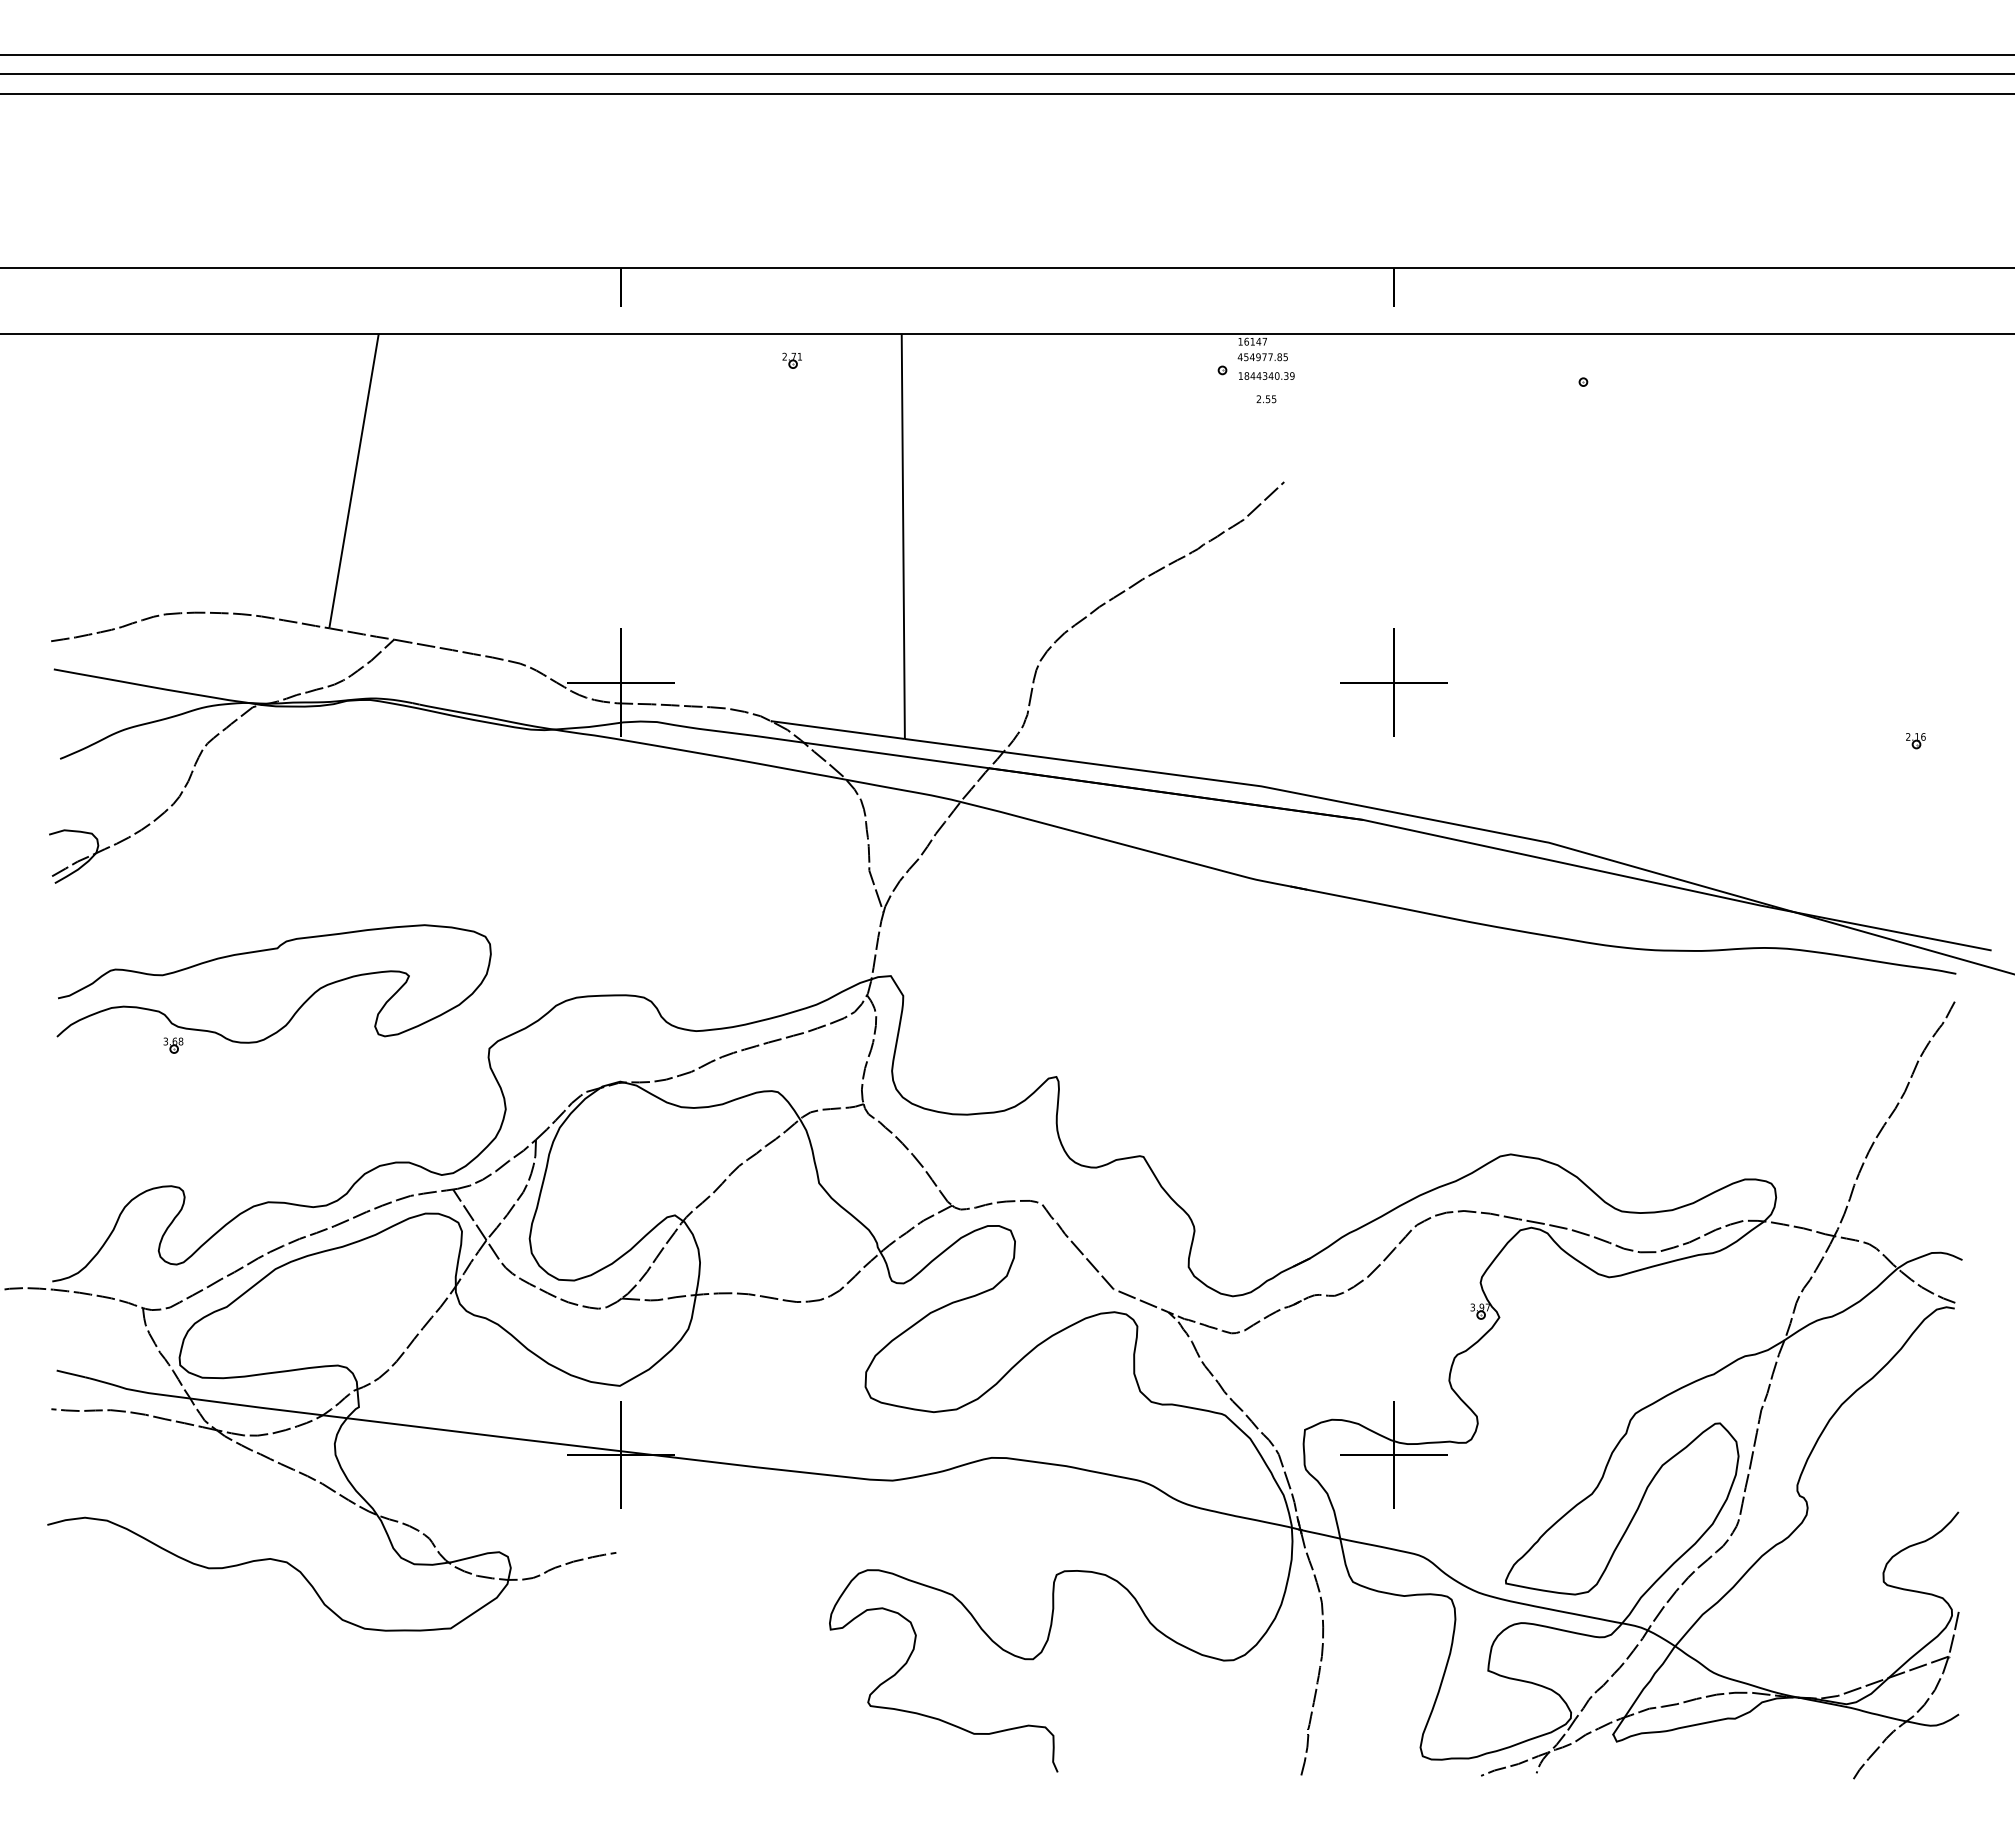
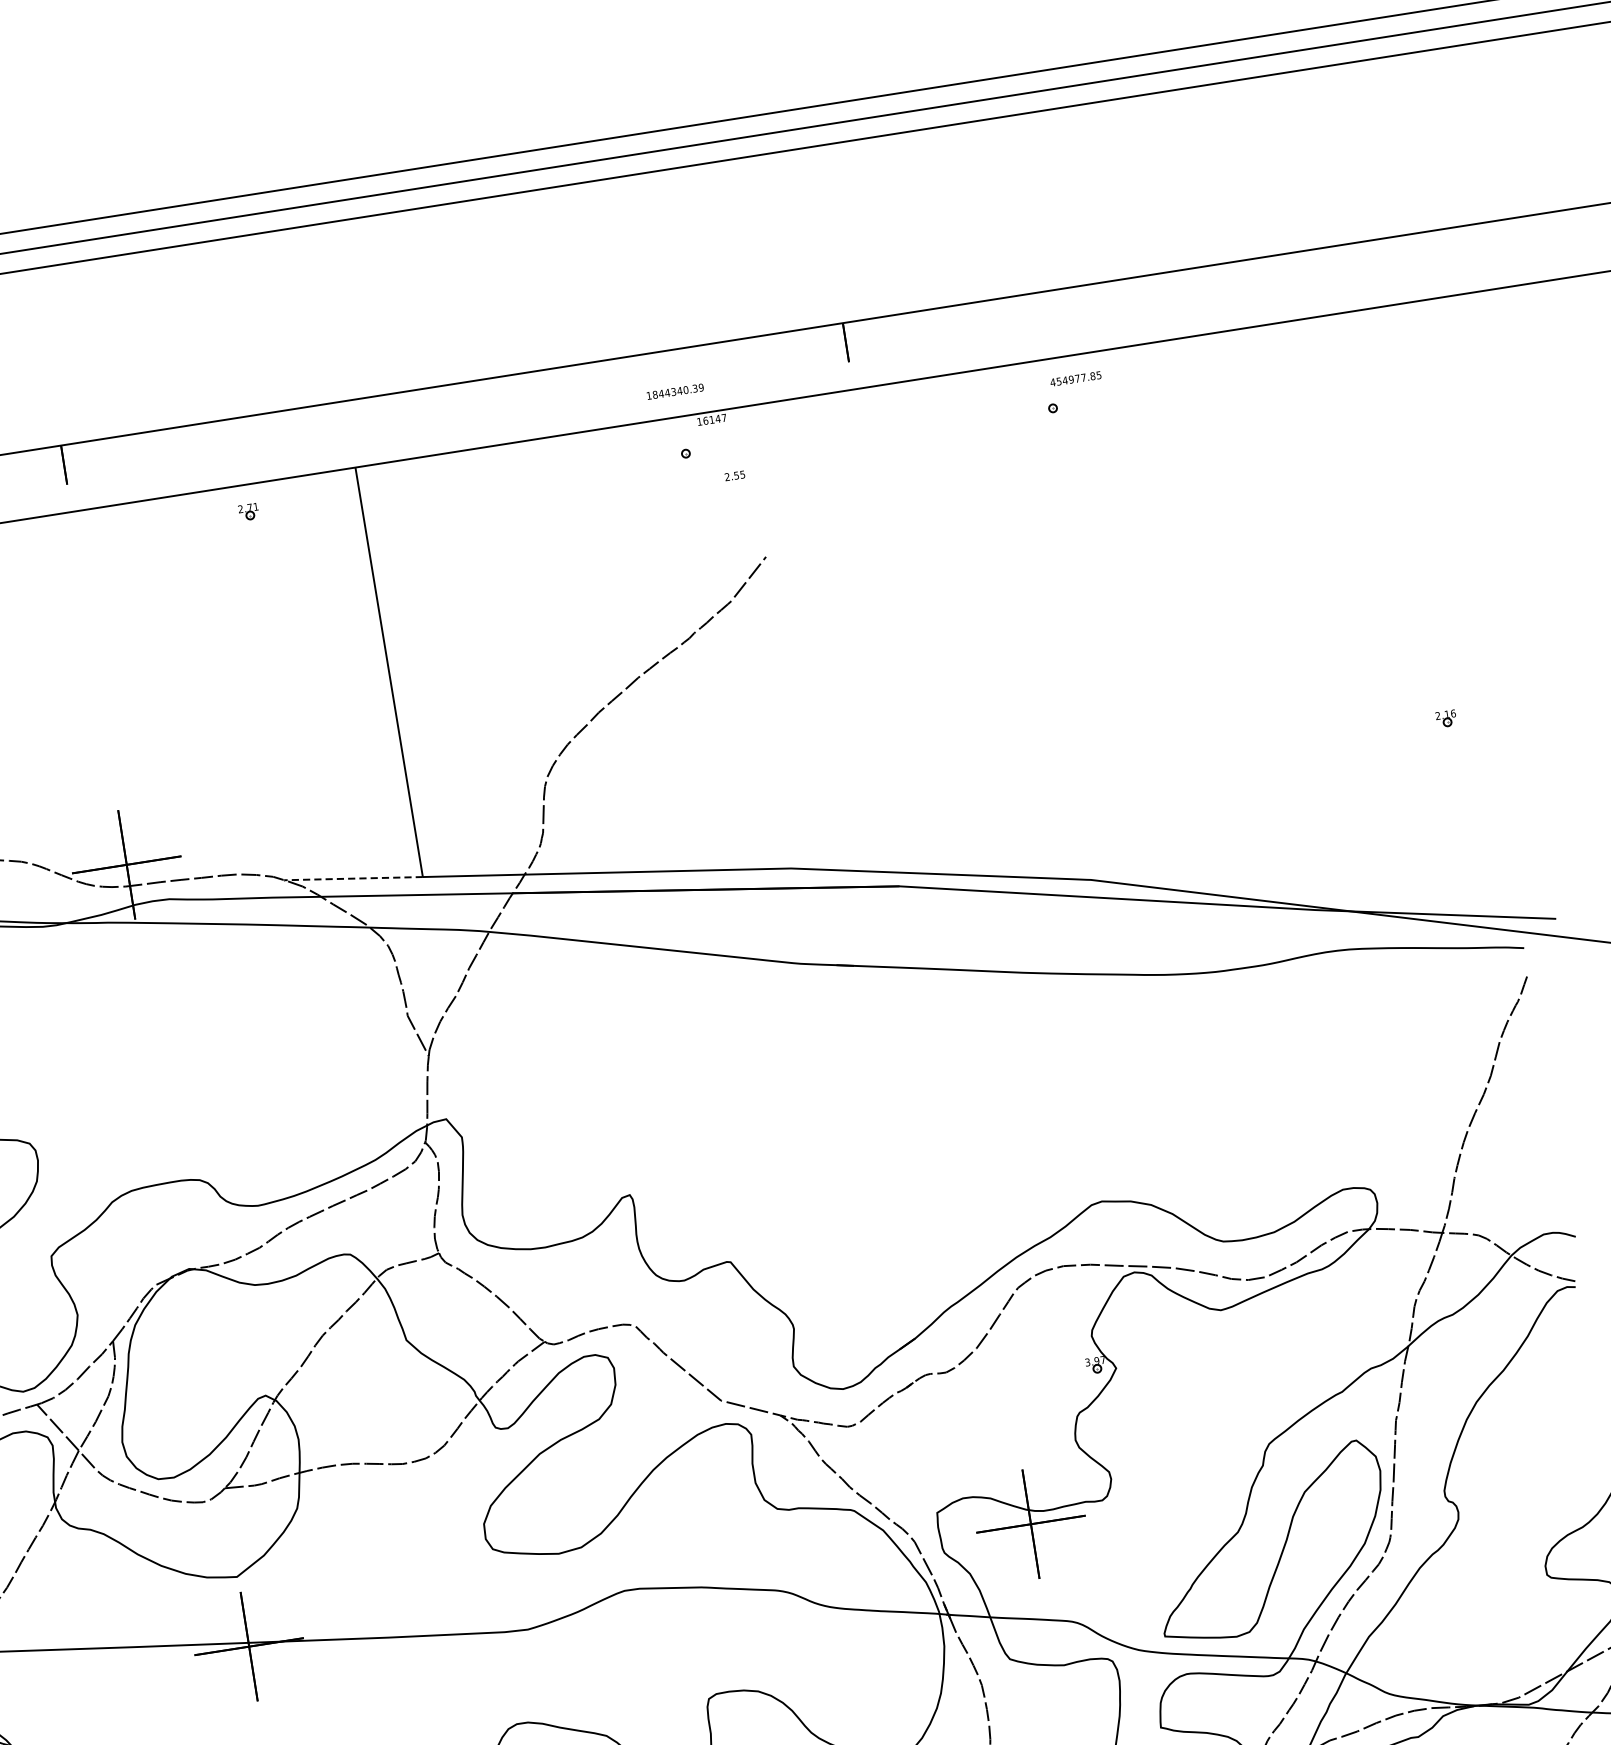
text: (1262, 357) -> (1075, 379), moved
text: (1266, 375) -> (675, 391), moved
part: (1393, 682) -> (908, 742), removed
line: (837, 730) -> (353, 879), solid -> dashed

